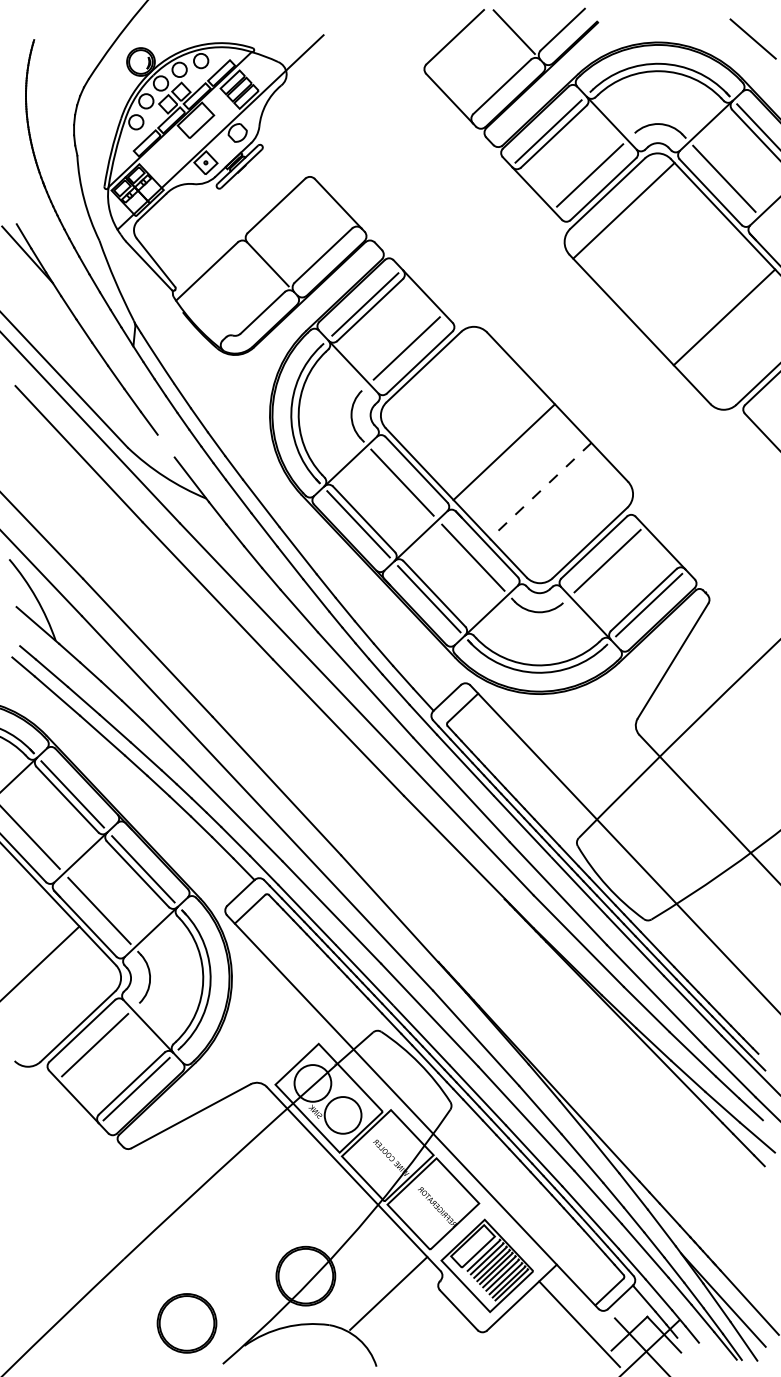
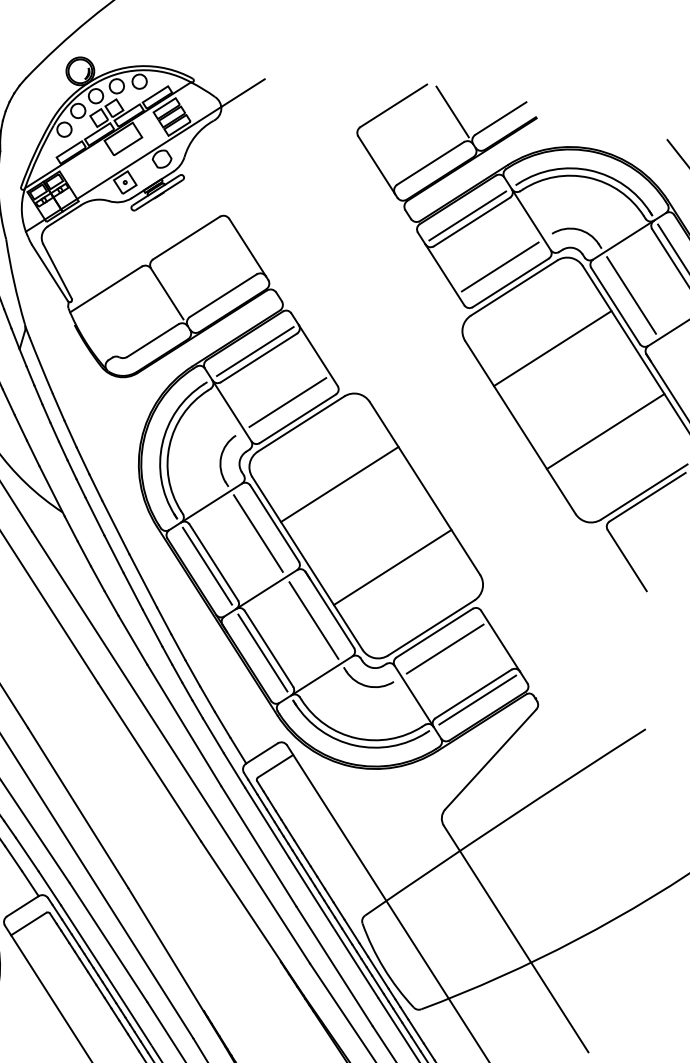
line: (623, 210) -> (552, 348), moved
line: (165, 445) -> (32, 452), added
line: (503, 452) -> (339, 484), moved
line: (540, 490) -> (392, 567), dashed -> solid

